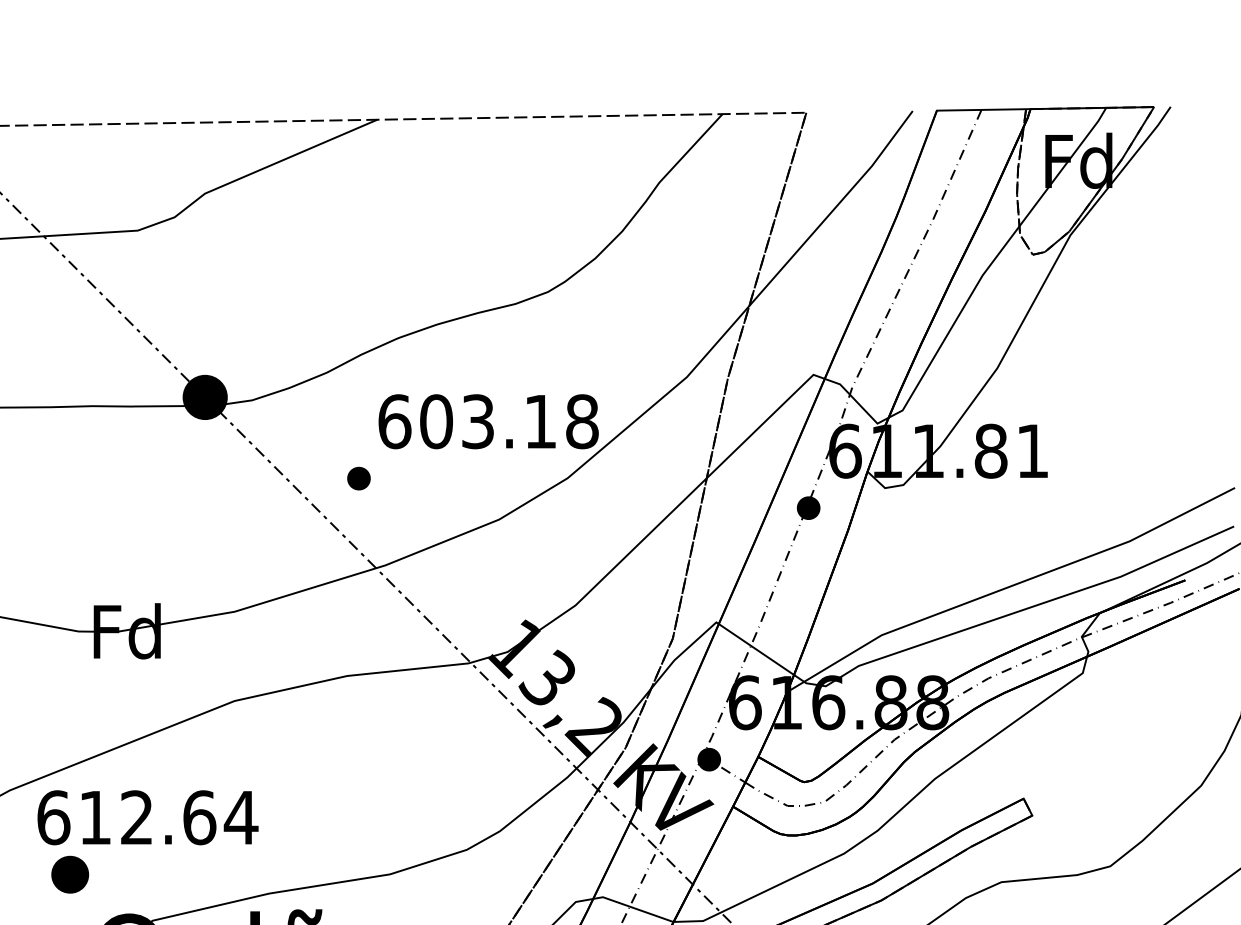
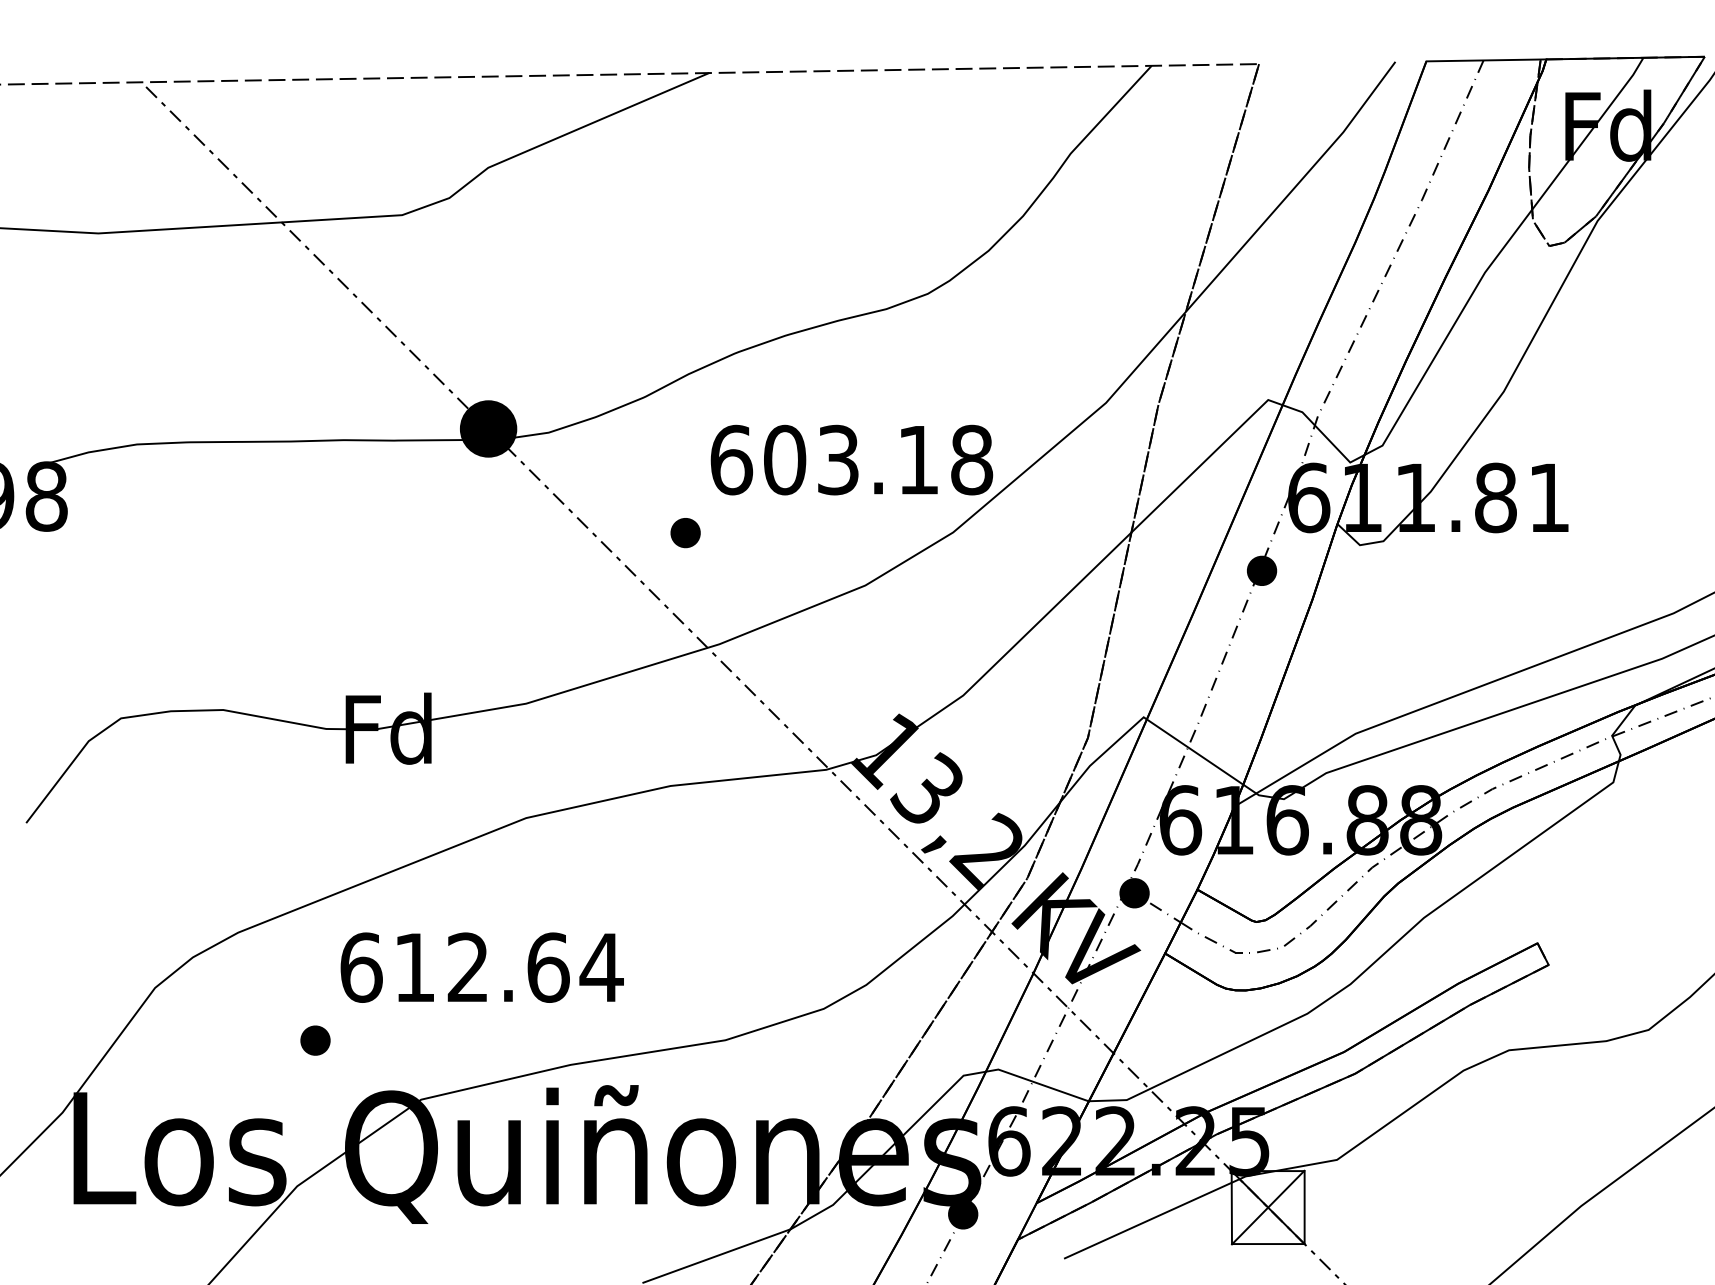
text: (147, 817) -> (481, 967), moved
part: (70, 874) -> (315, 1040), size x0.62

